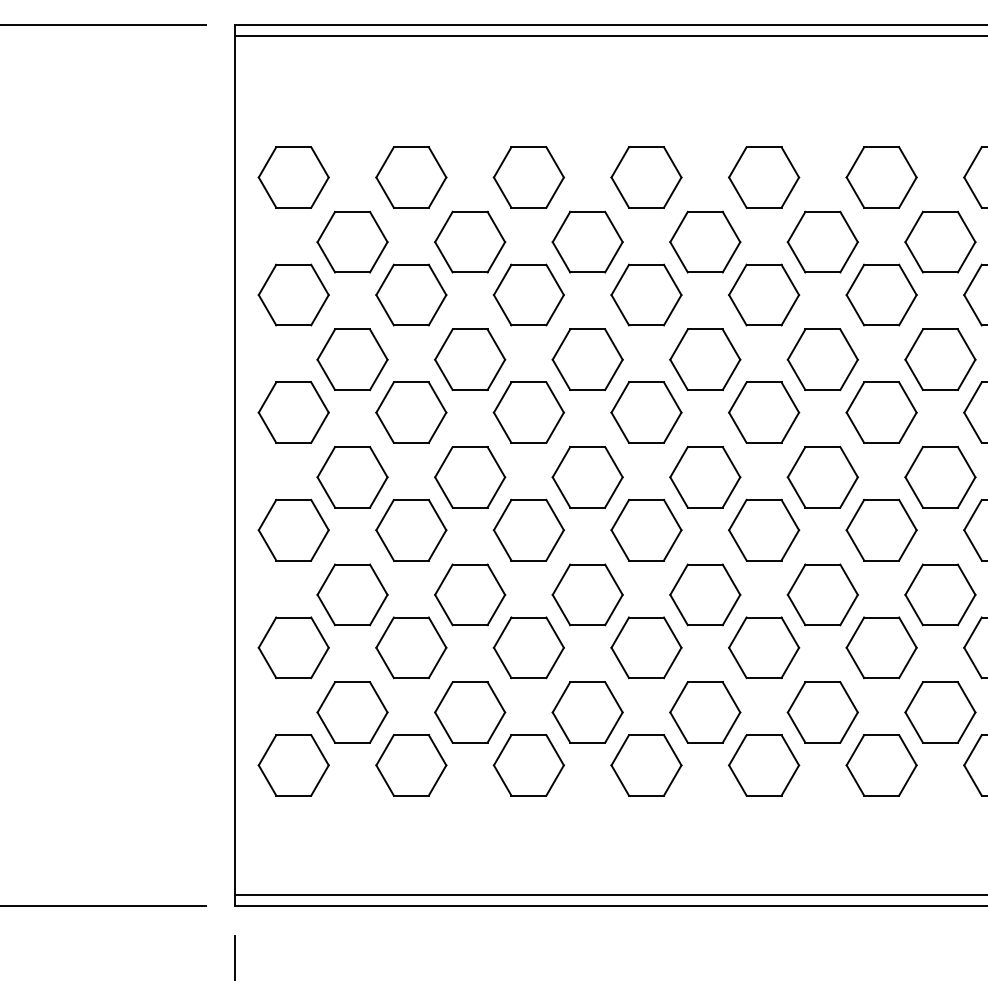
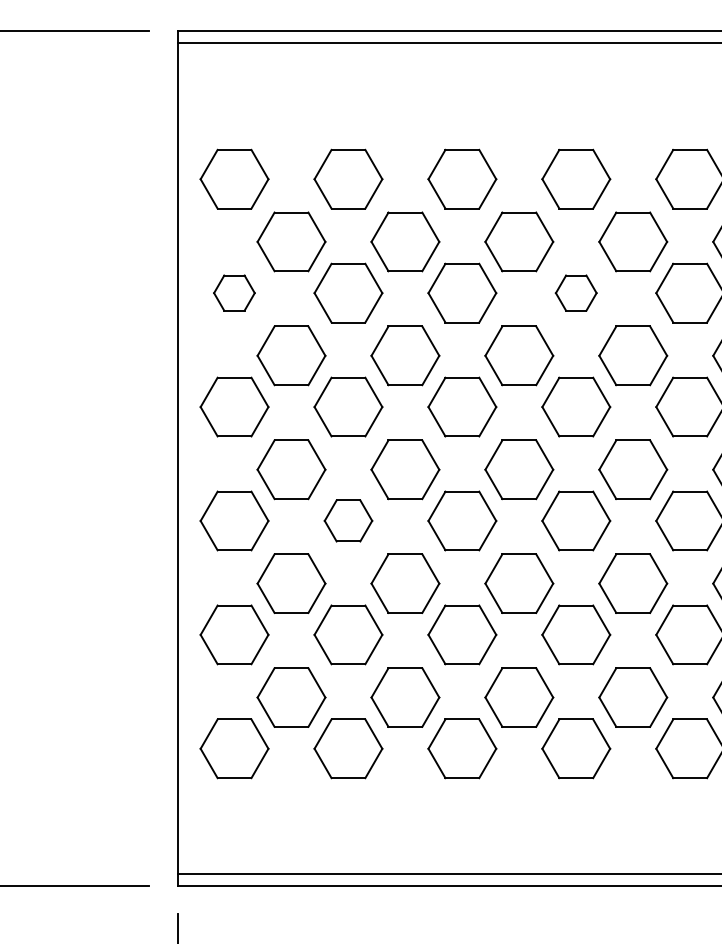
part: (293, 294) -> (234, 292), size x0.6
part: (646, 294) -> (576, 292), size x0.6
part: (411, 529) -> (348, 520), size x0.7

